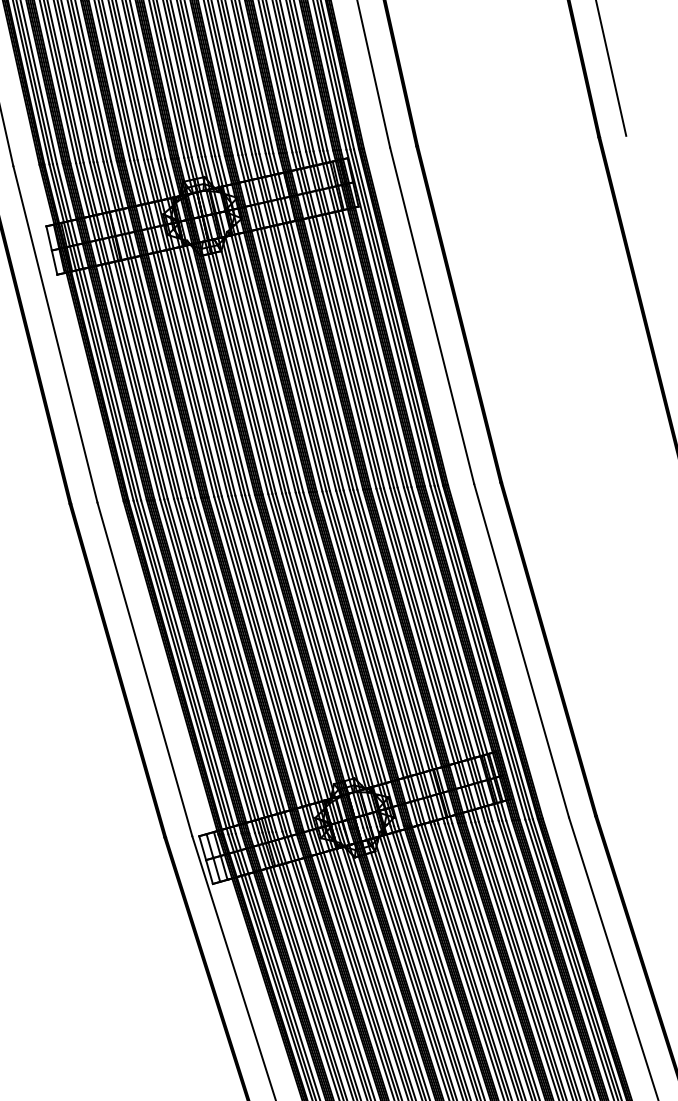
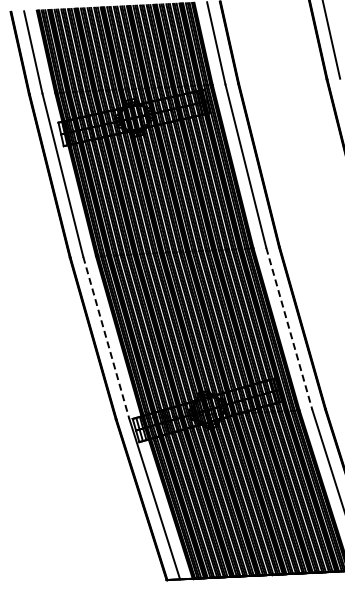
line: (521, 652) -> (289, 329), solid -> dashed
line: (145, 670) -> (106, 338), solid -> dashed

